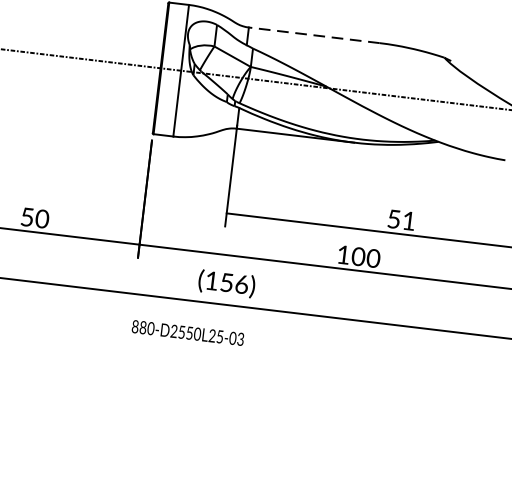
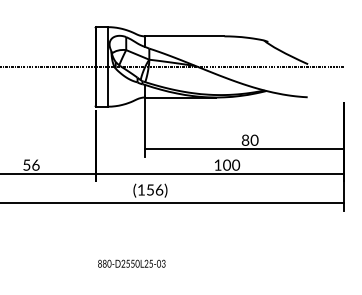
line: (313, 35) -> (184, 36), dashed -> solid
text: (41, 217) -> (35, 164), 50 -> 56
text: (400, 218) -> (249, 139), 51 -> 80
text: (187, 332) -> (131, 263), moved

